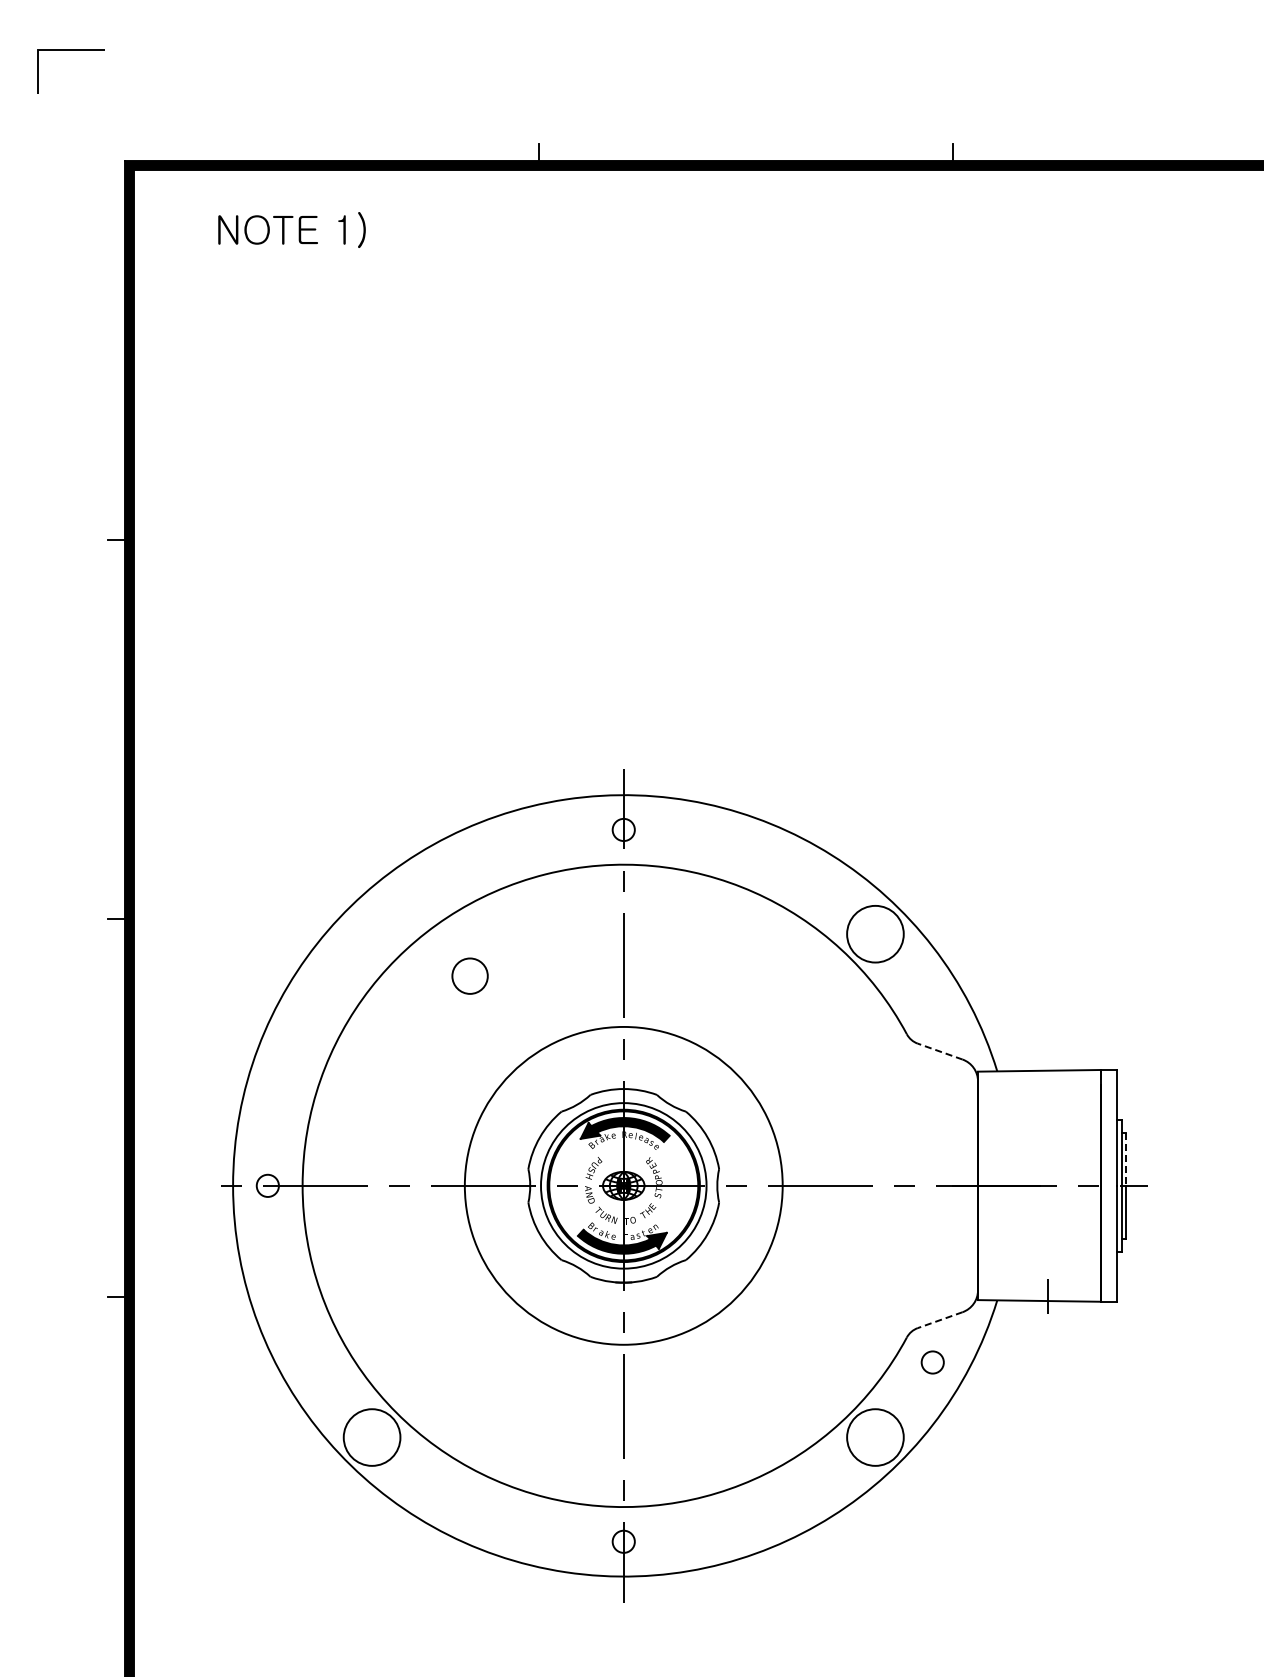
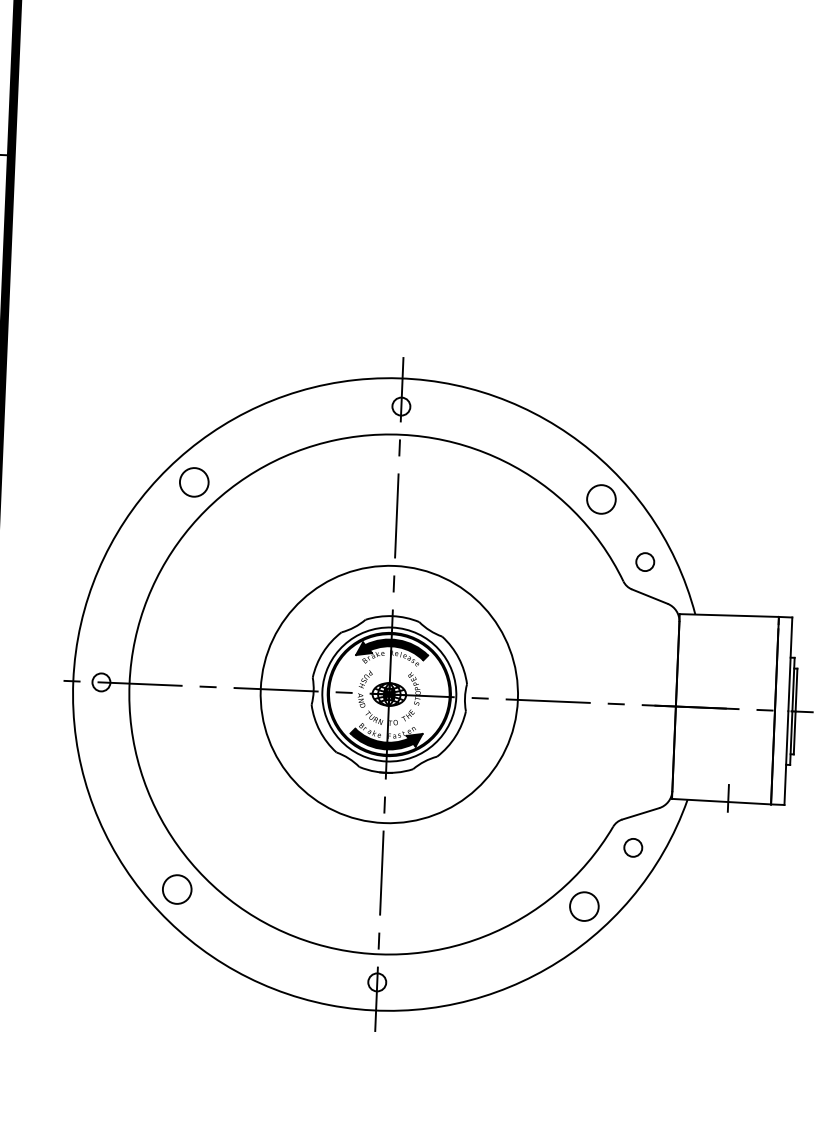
circle: (875, 933) -> (601, 498), size x0.62
circle: (469, 975) -> (193, 481), moved
circle: (932, 1009) -> (645, 562), added
line: (940, 1051) -> (650, 596), dashed -> solid
line: (1126, 1159) -> (796, 690), dashed -> solid
line: (940, 1320) -> (640, 814), dashed -> solid
circle: (371, 1437) -> (176, 889), size x0.62
circle: (875, 1437) -> (584, 906), size x0.62

